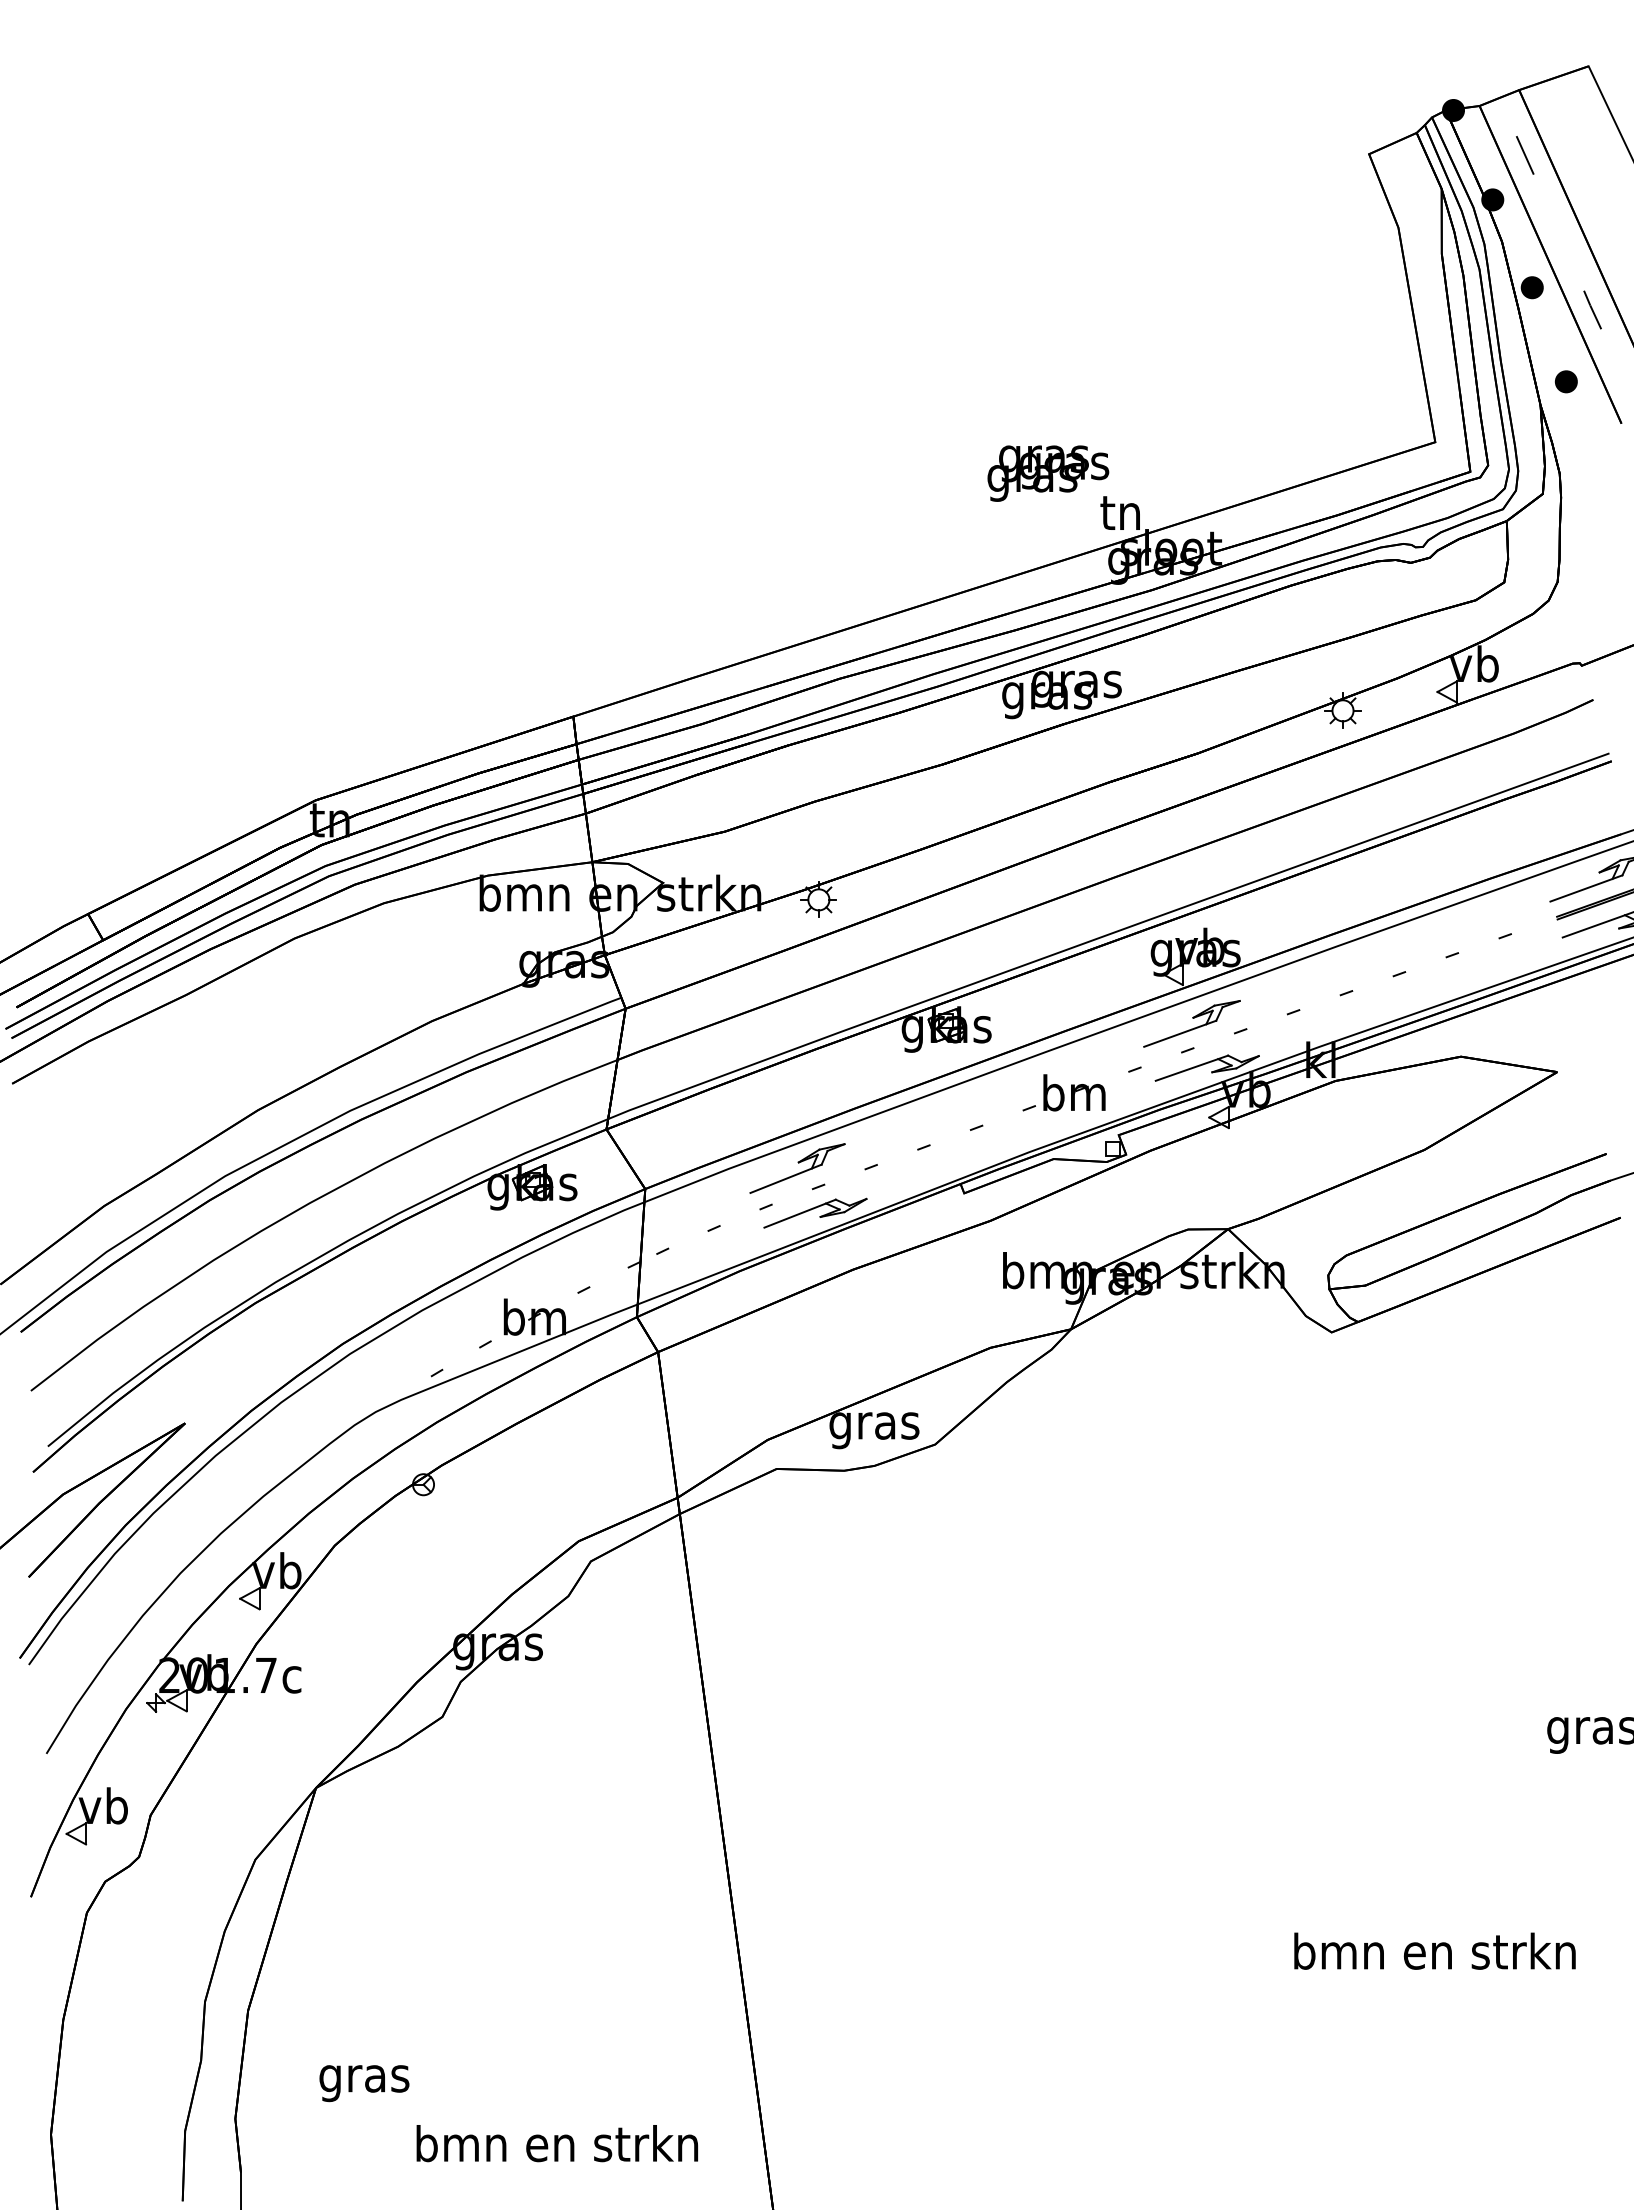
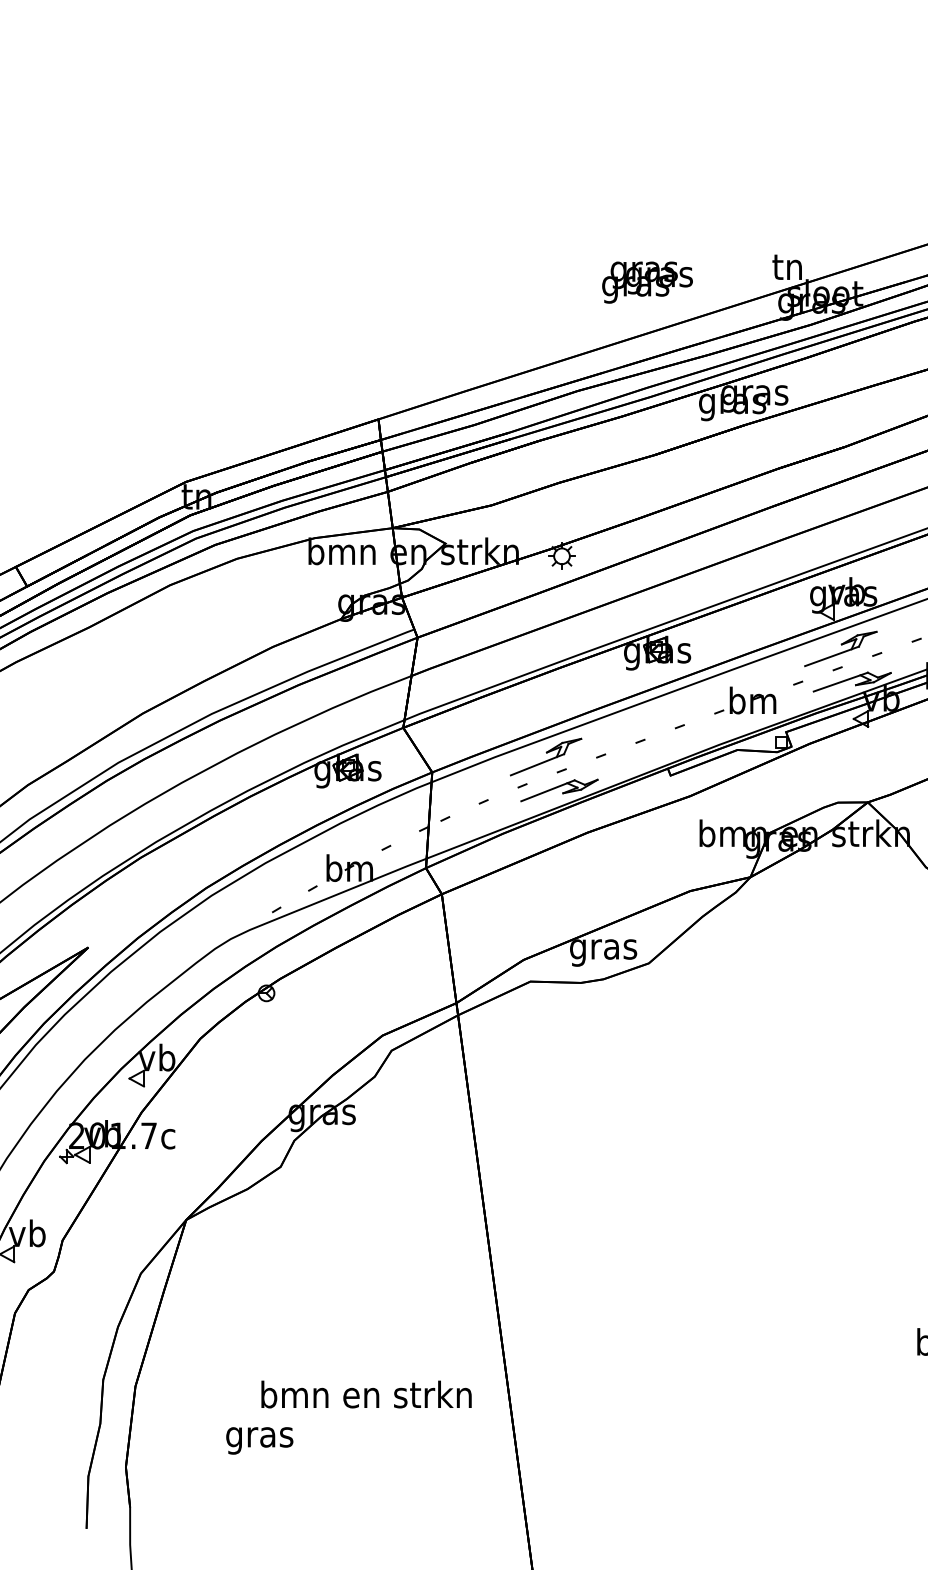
text: (1048, 473) -> (647, 282), moved
text: (364, 2083) -> (259, 1440), moved
text: (556, 2143) -> (365, 1394), moved

